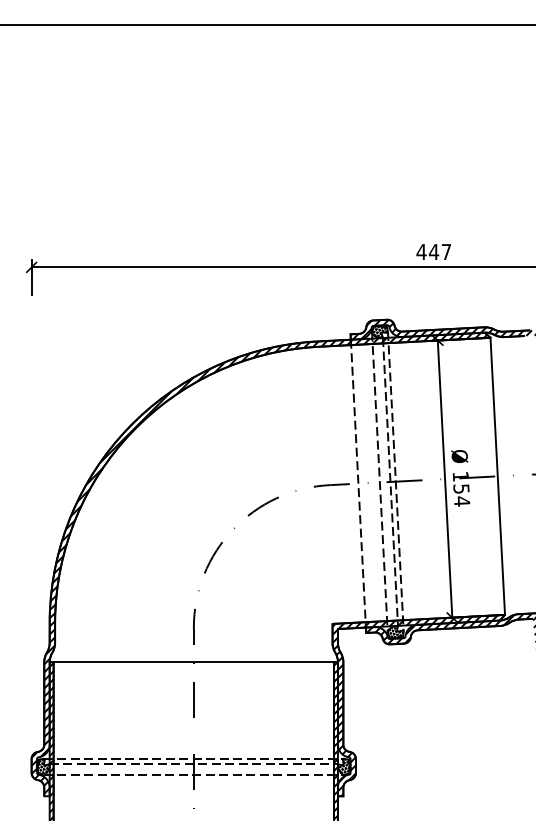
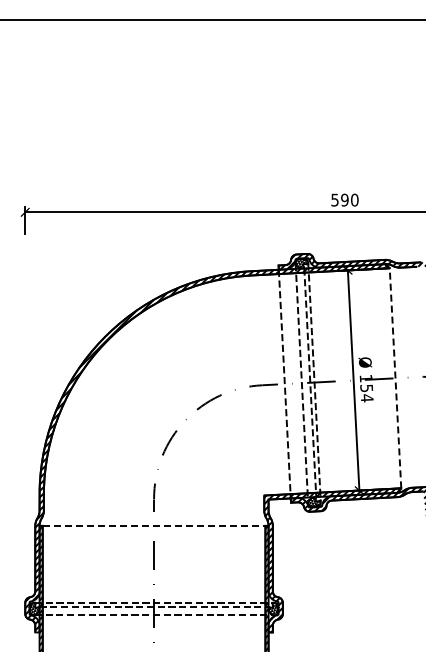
text: (433, 251) -> (344, 199), 447 -> 590
line: (497, 475) -> (395, 377), solid -> dashed
line: (194, 661) -> (154, 525), solid -> dashed

